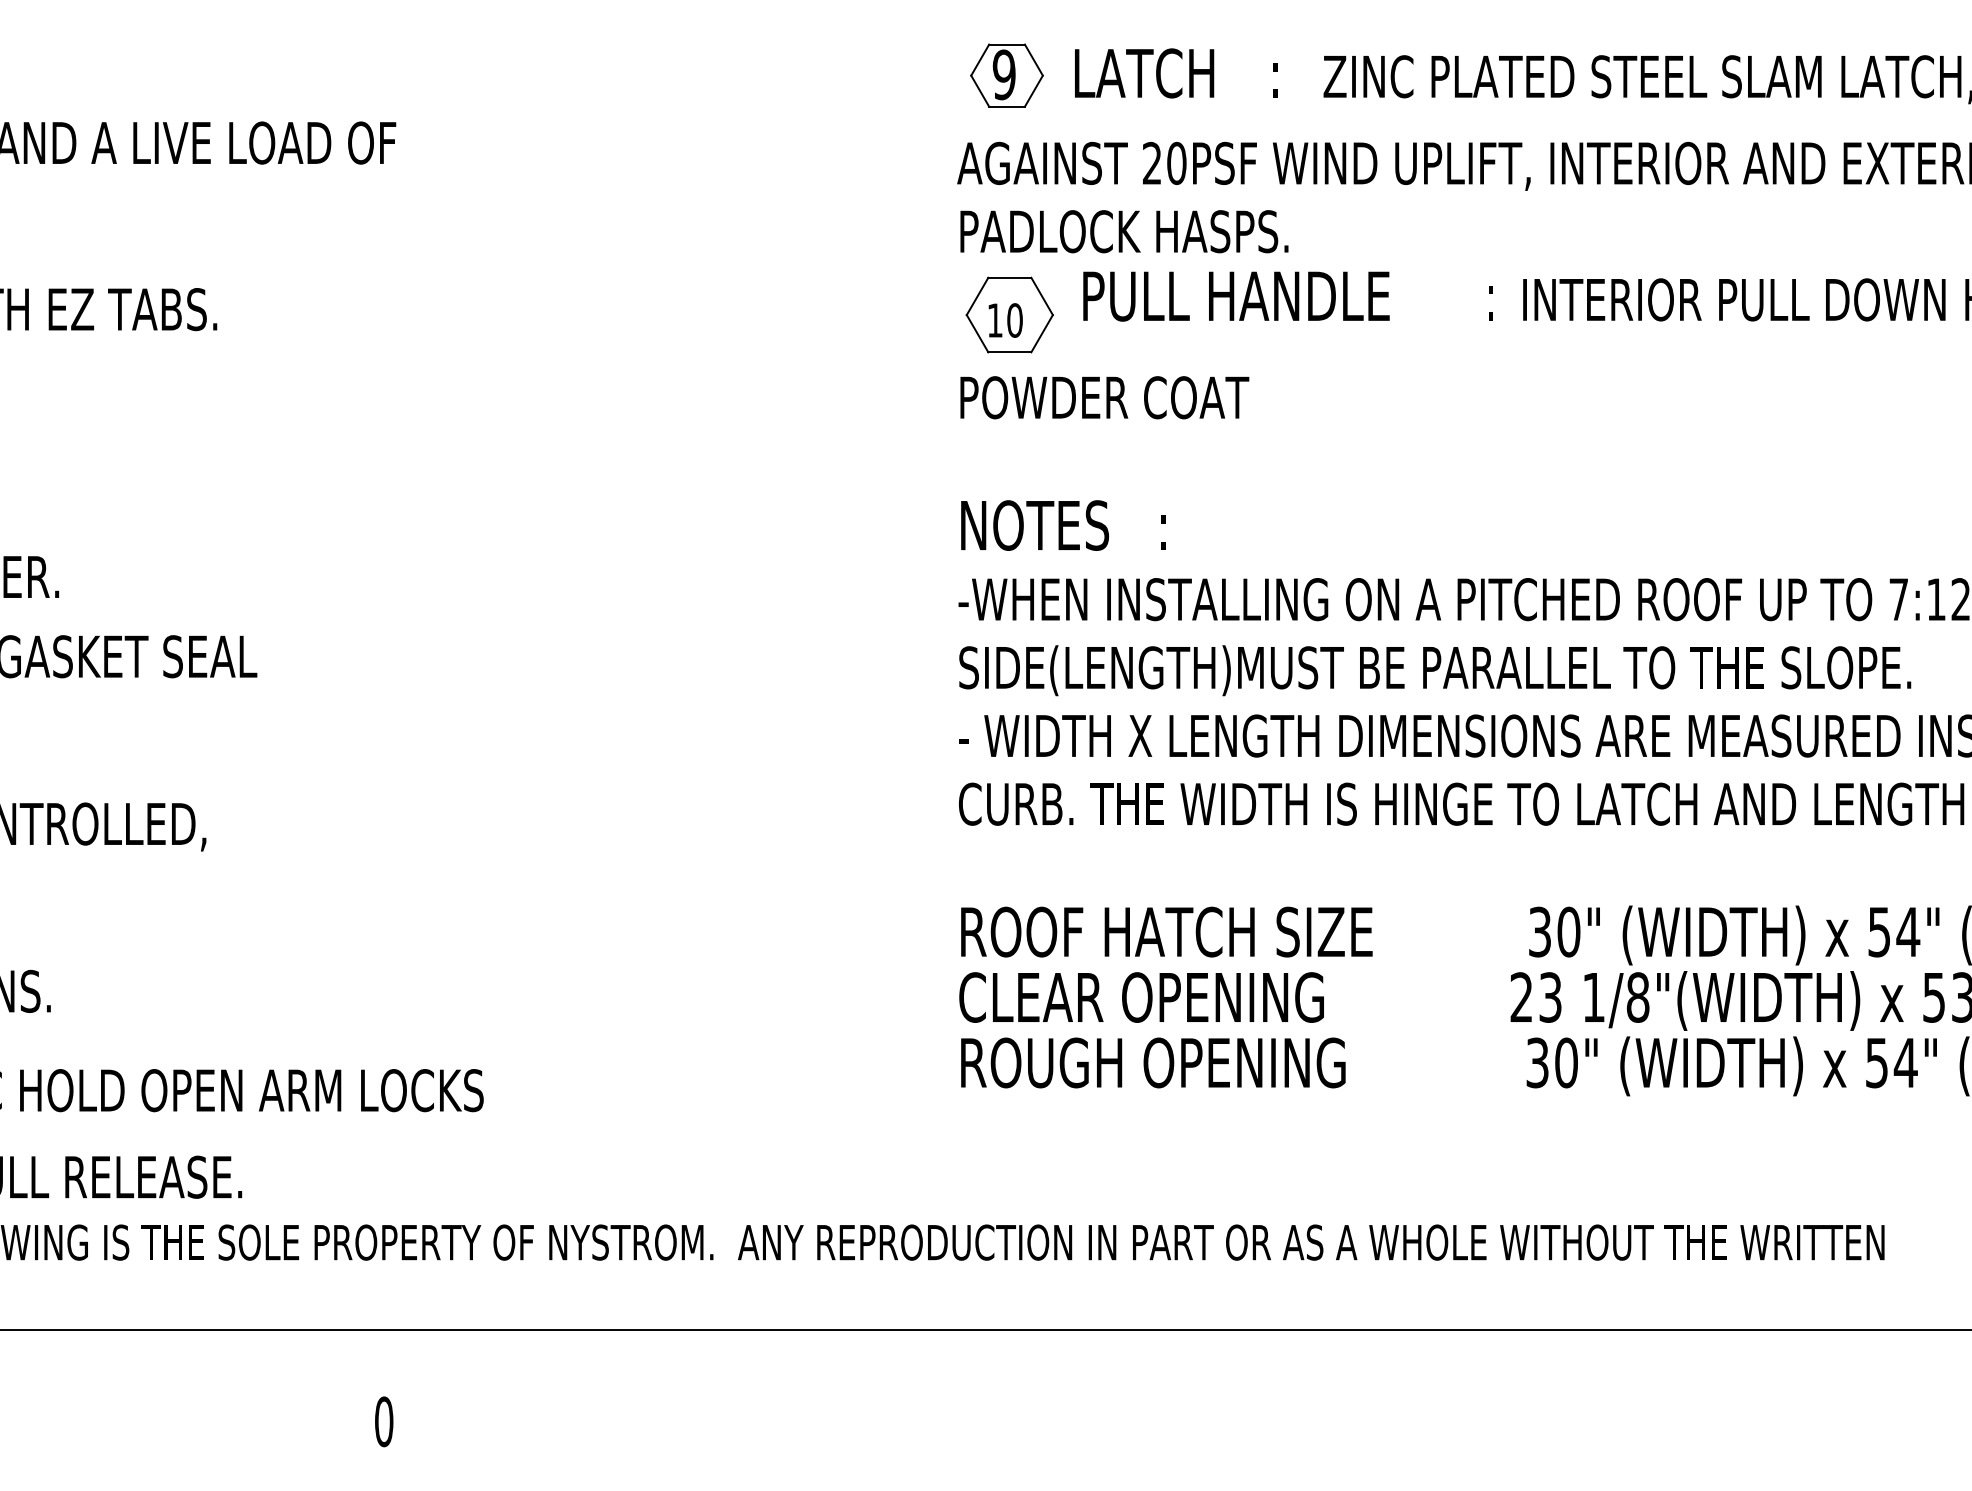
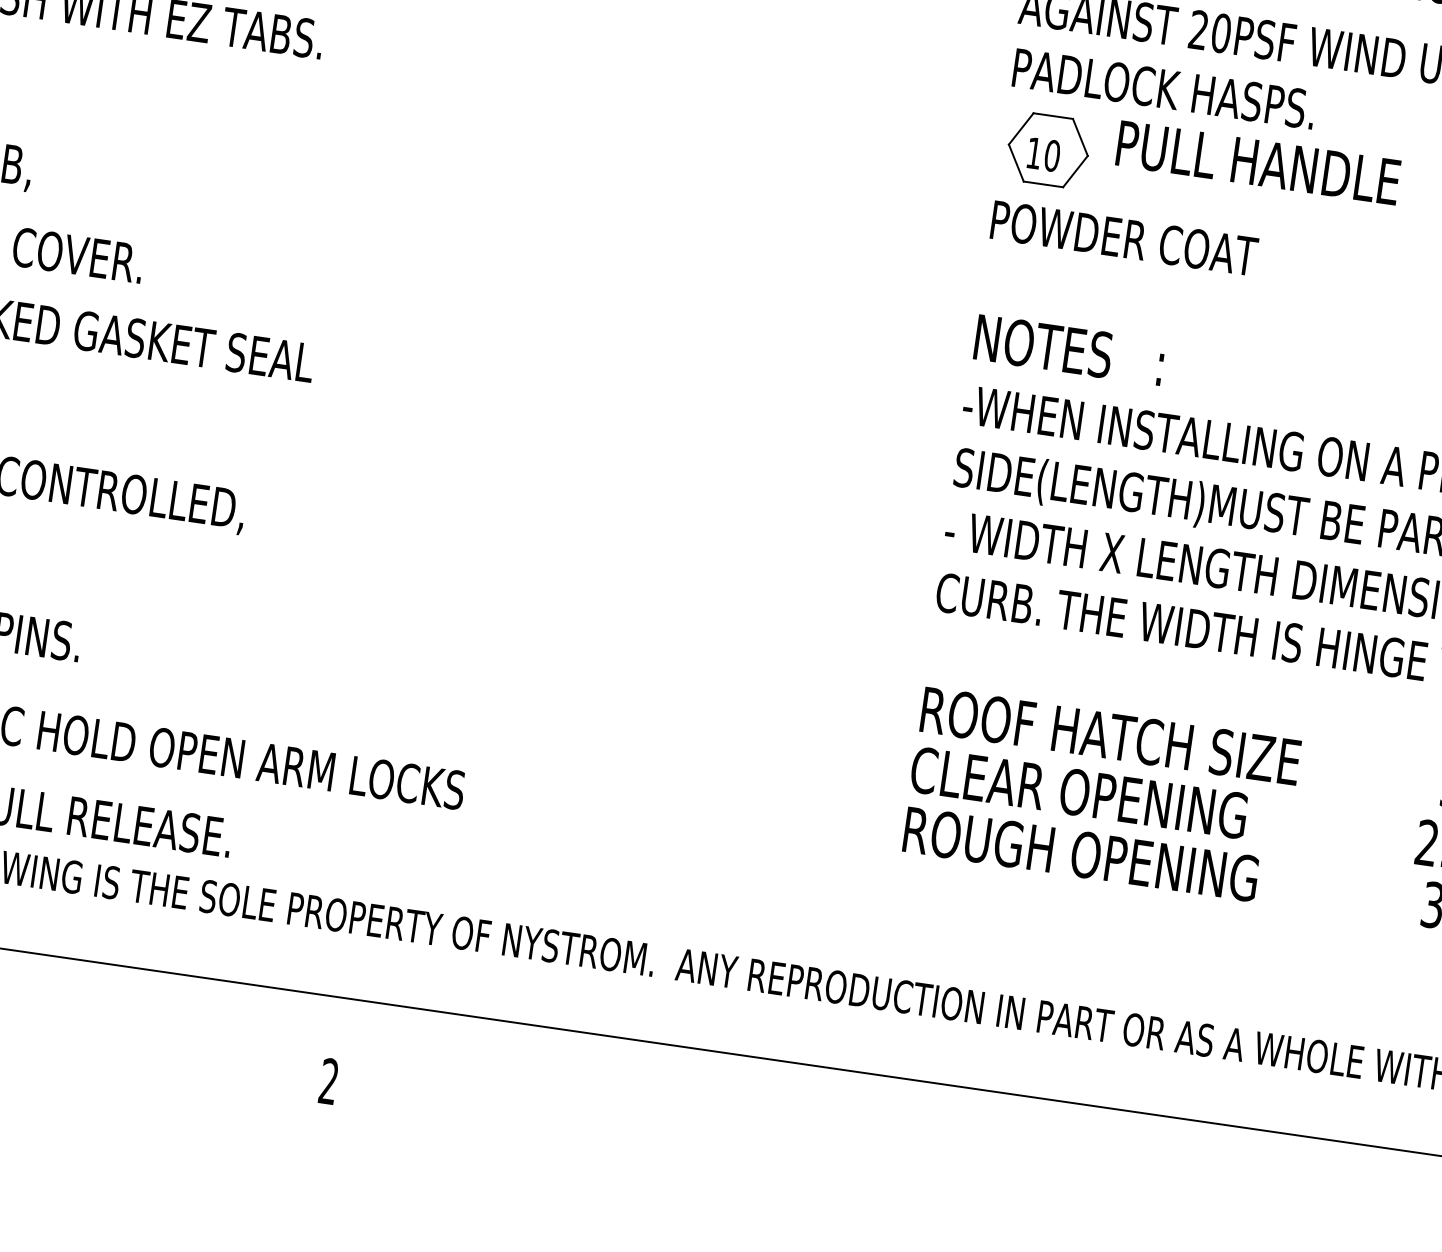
text: (384, 1421) -> (329, 1081), 0 -> 2

